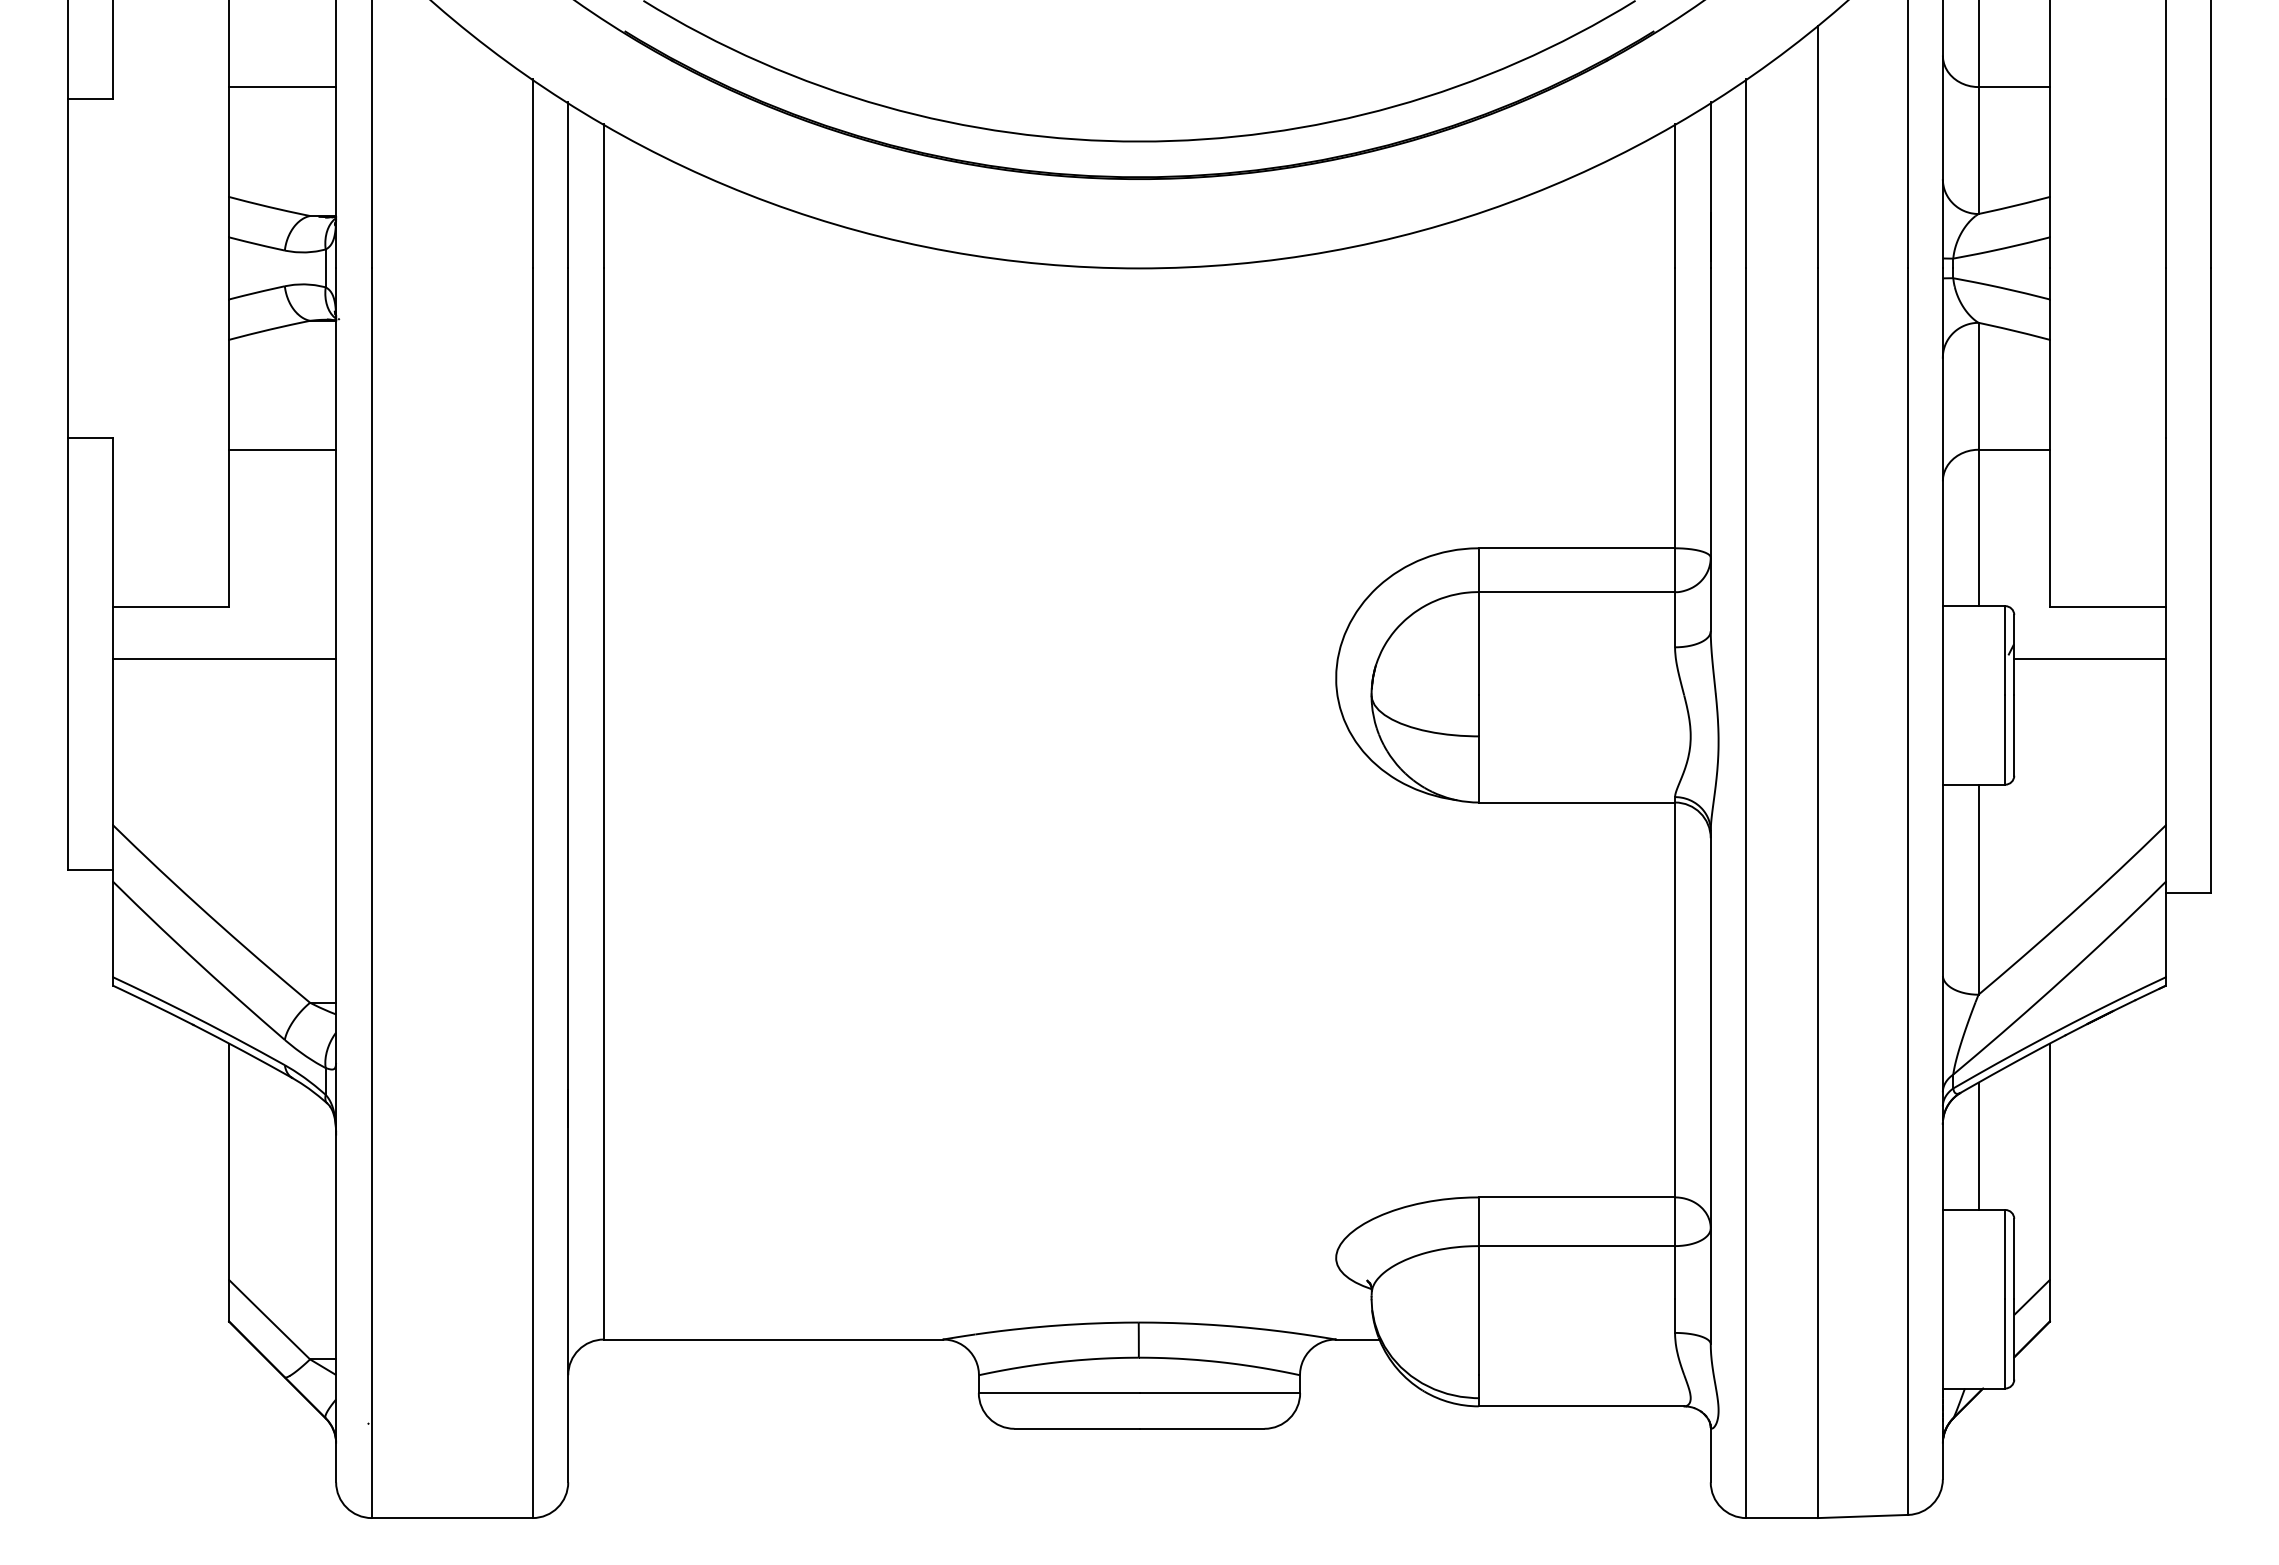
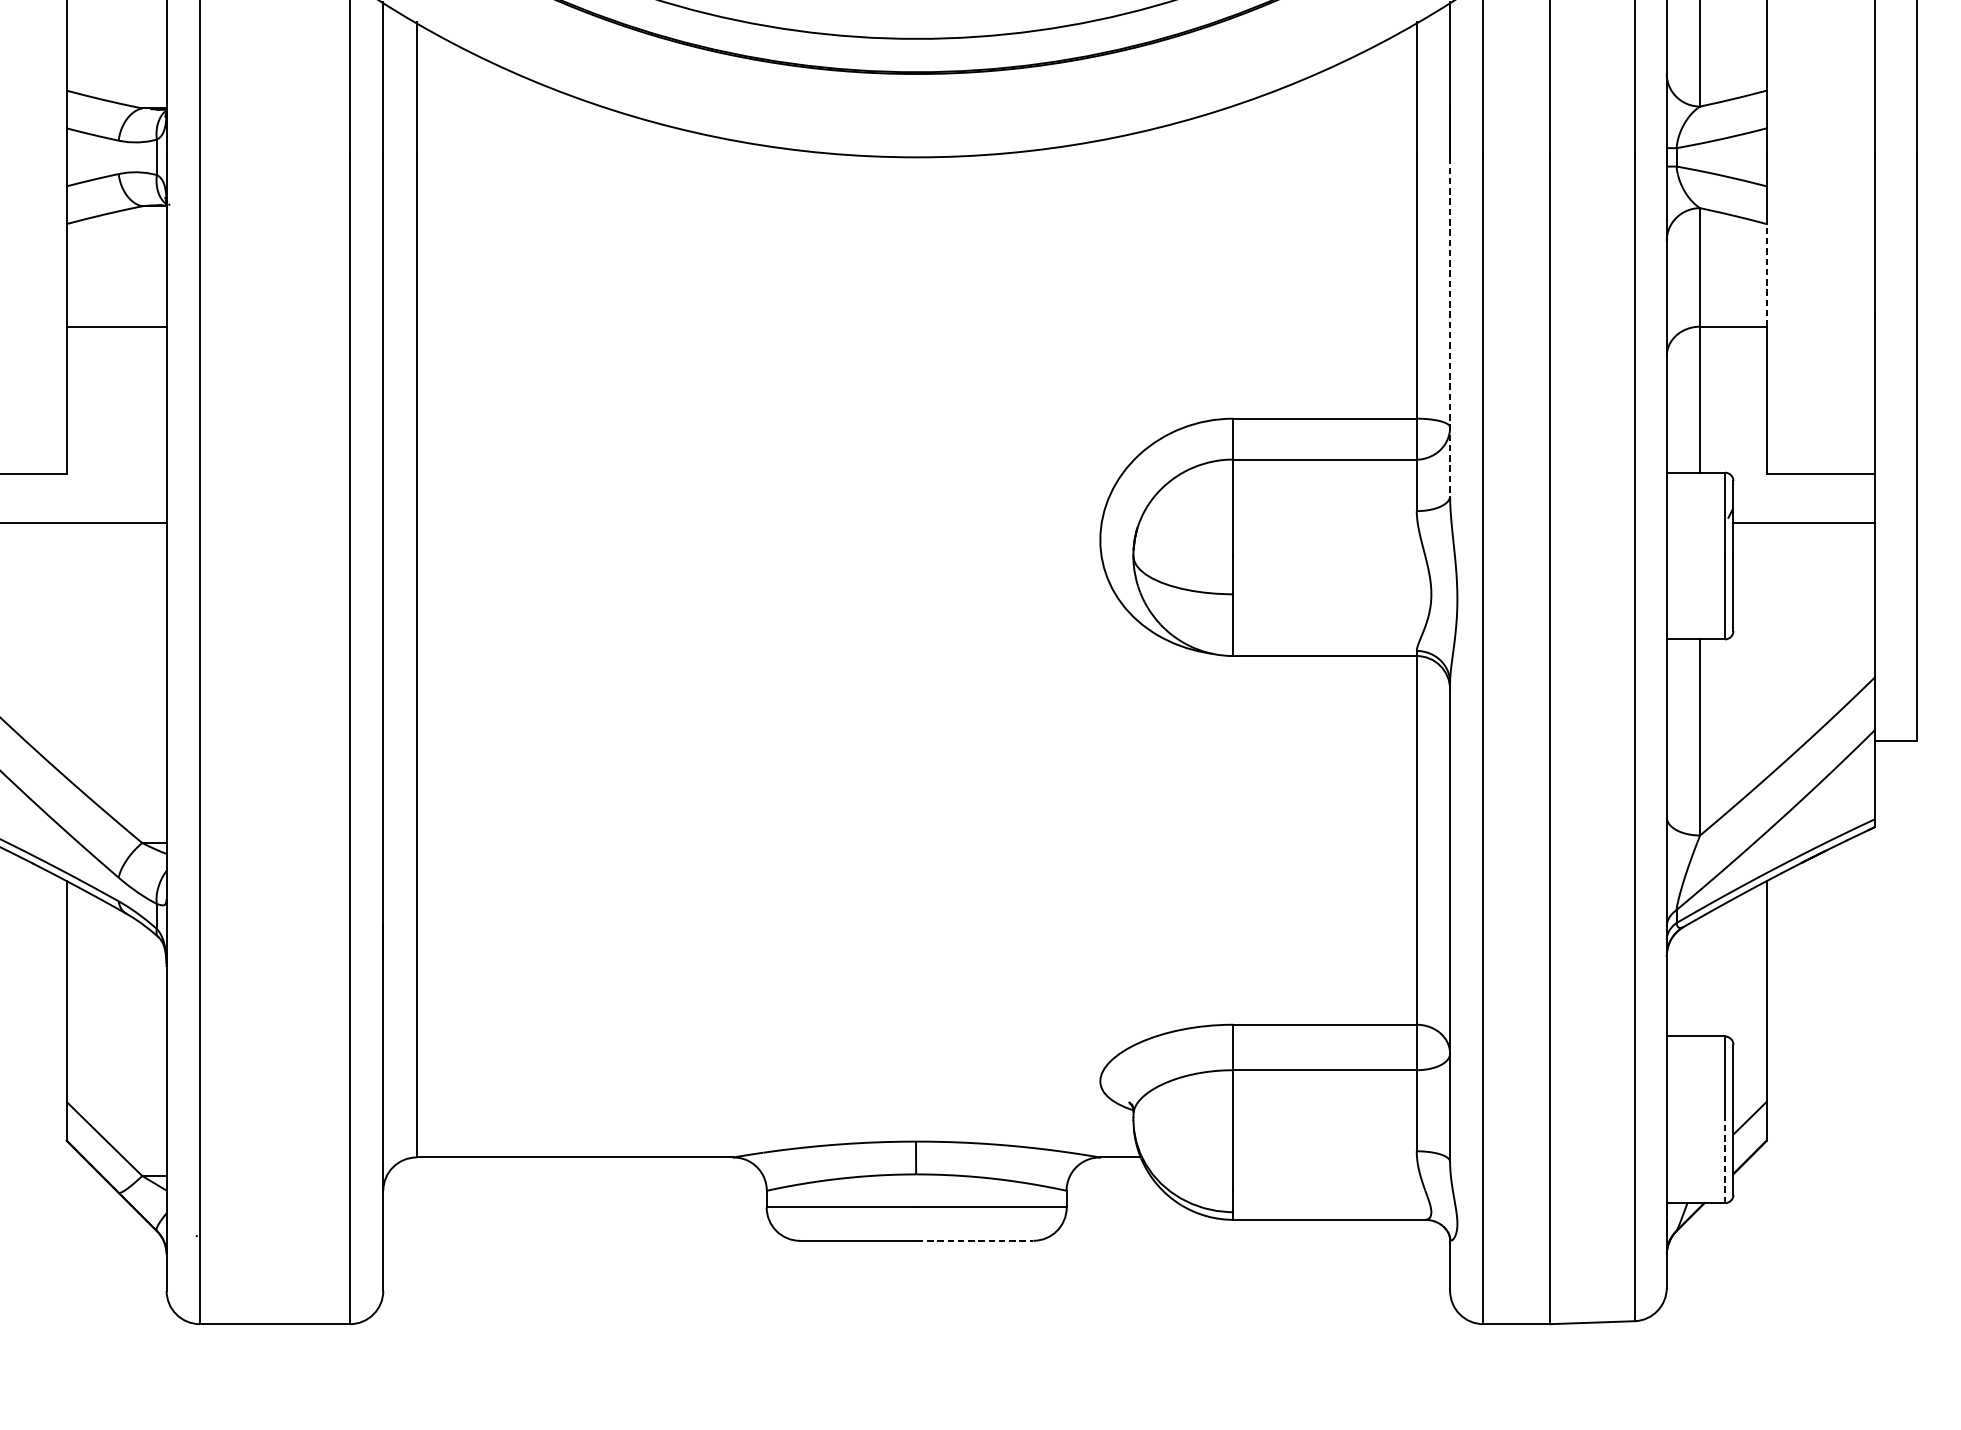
line: (2049, 394) -> (1766, 275), solid -> dashed
line: (1710, 450) -> (1449, 327), solid -> dashed
line: (1978, 1145) -> (1700, 976), removed
line: (2005, 1343) -> (1725, 1161), solid -> dashed
line: (1202, 1428) -> (975, 1240), solid -> dashed

